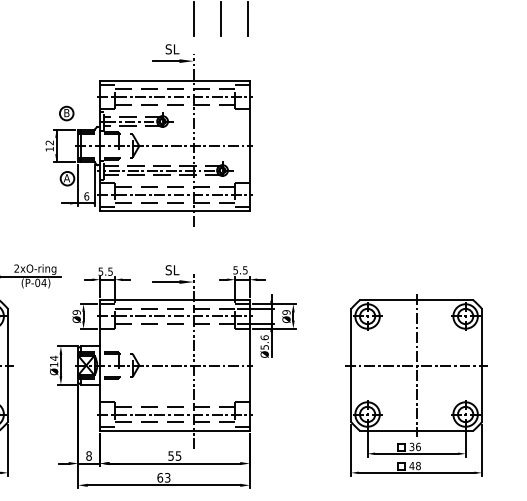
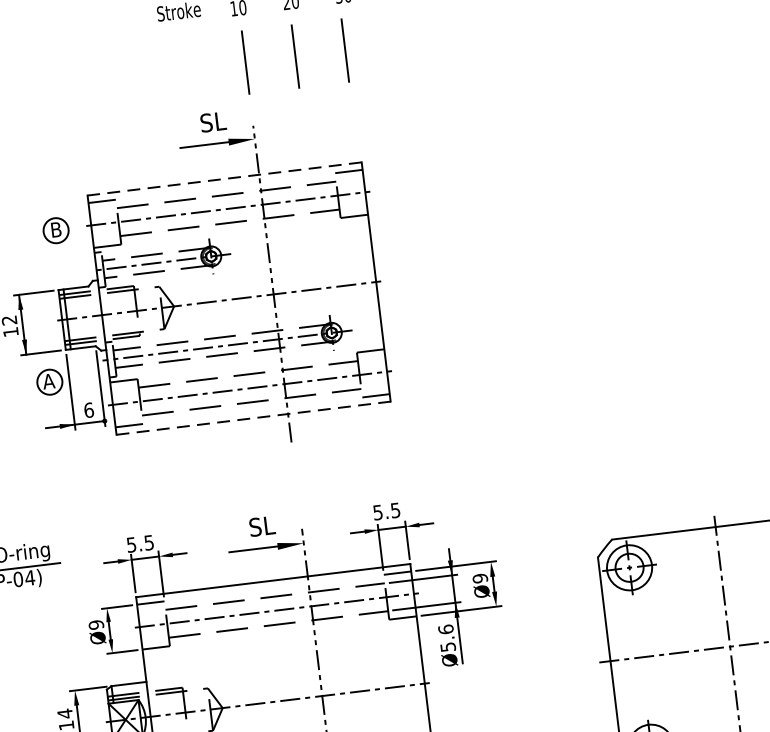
line: (174, 80) -> (223, 178), solid -> dashed
part: (66, 113) -> (55, 230), moved
line: (174, 211) -> (252, 418), solid -> dashed

